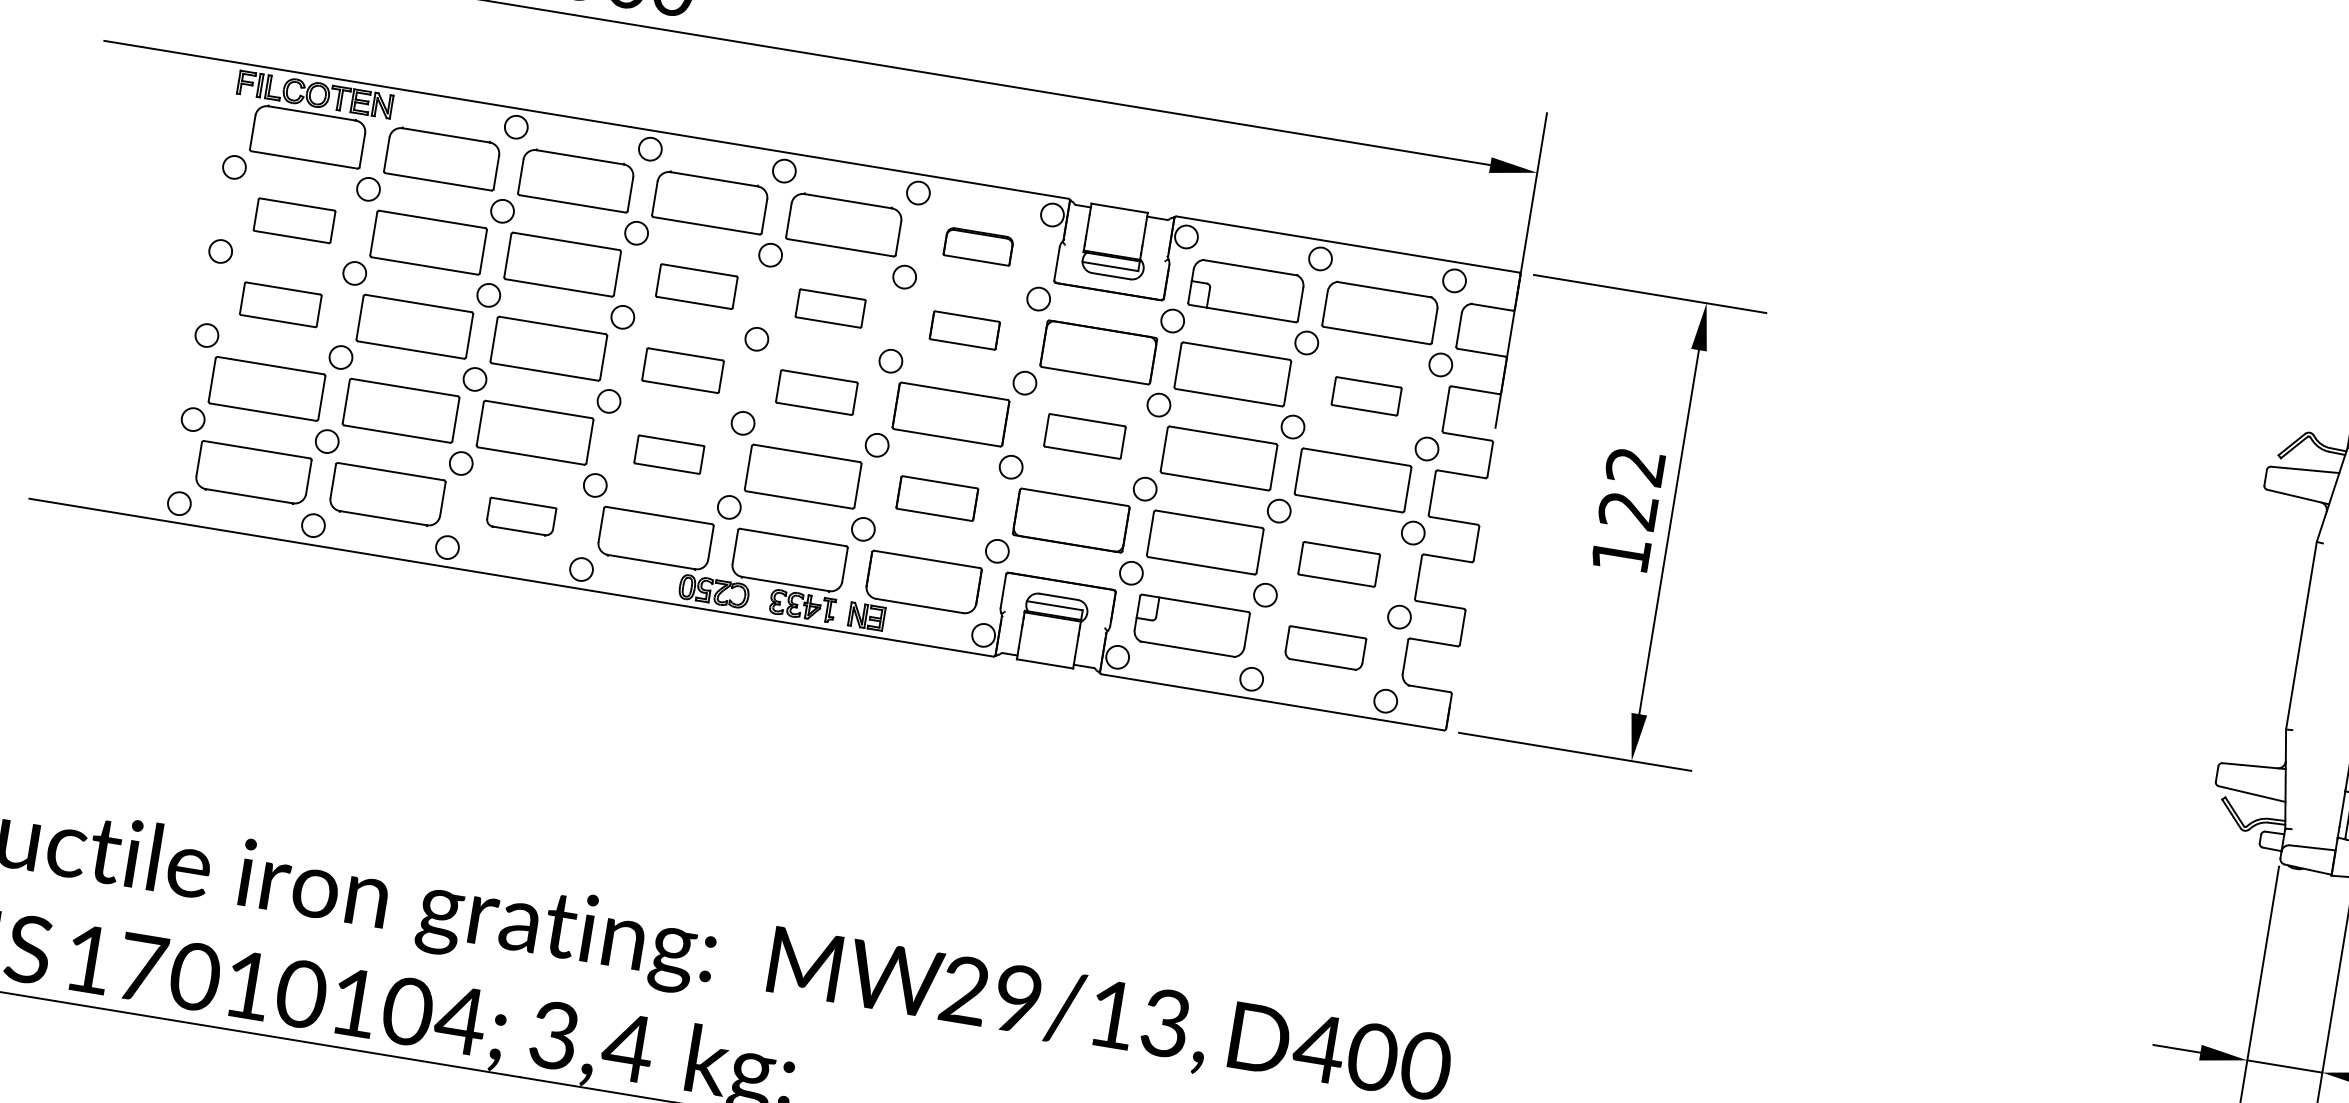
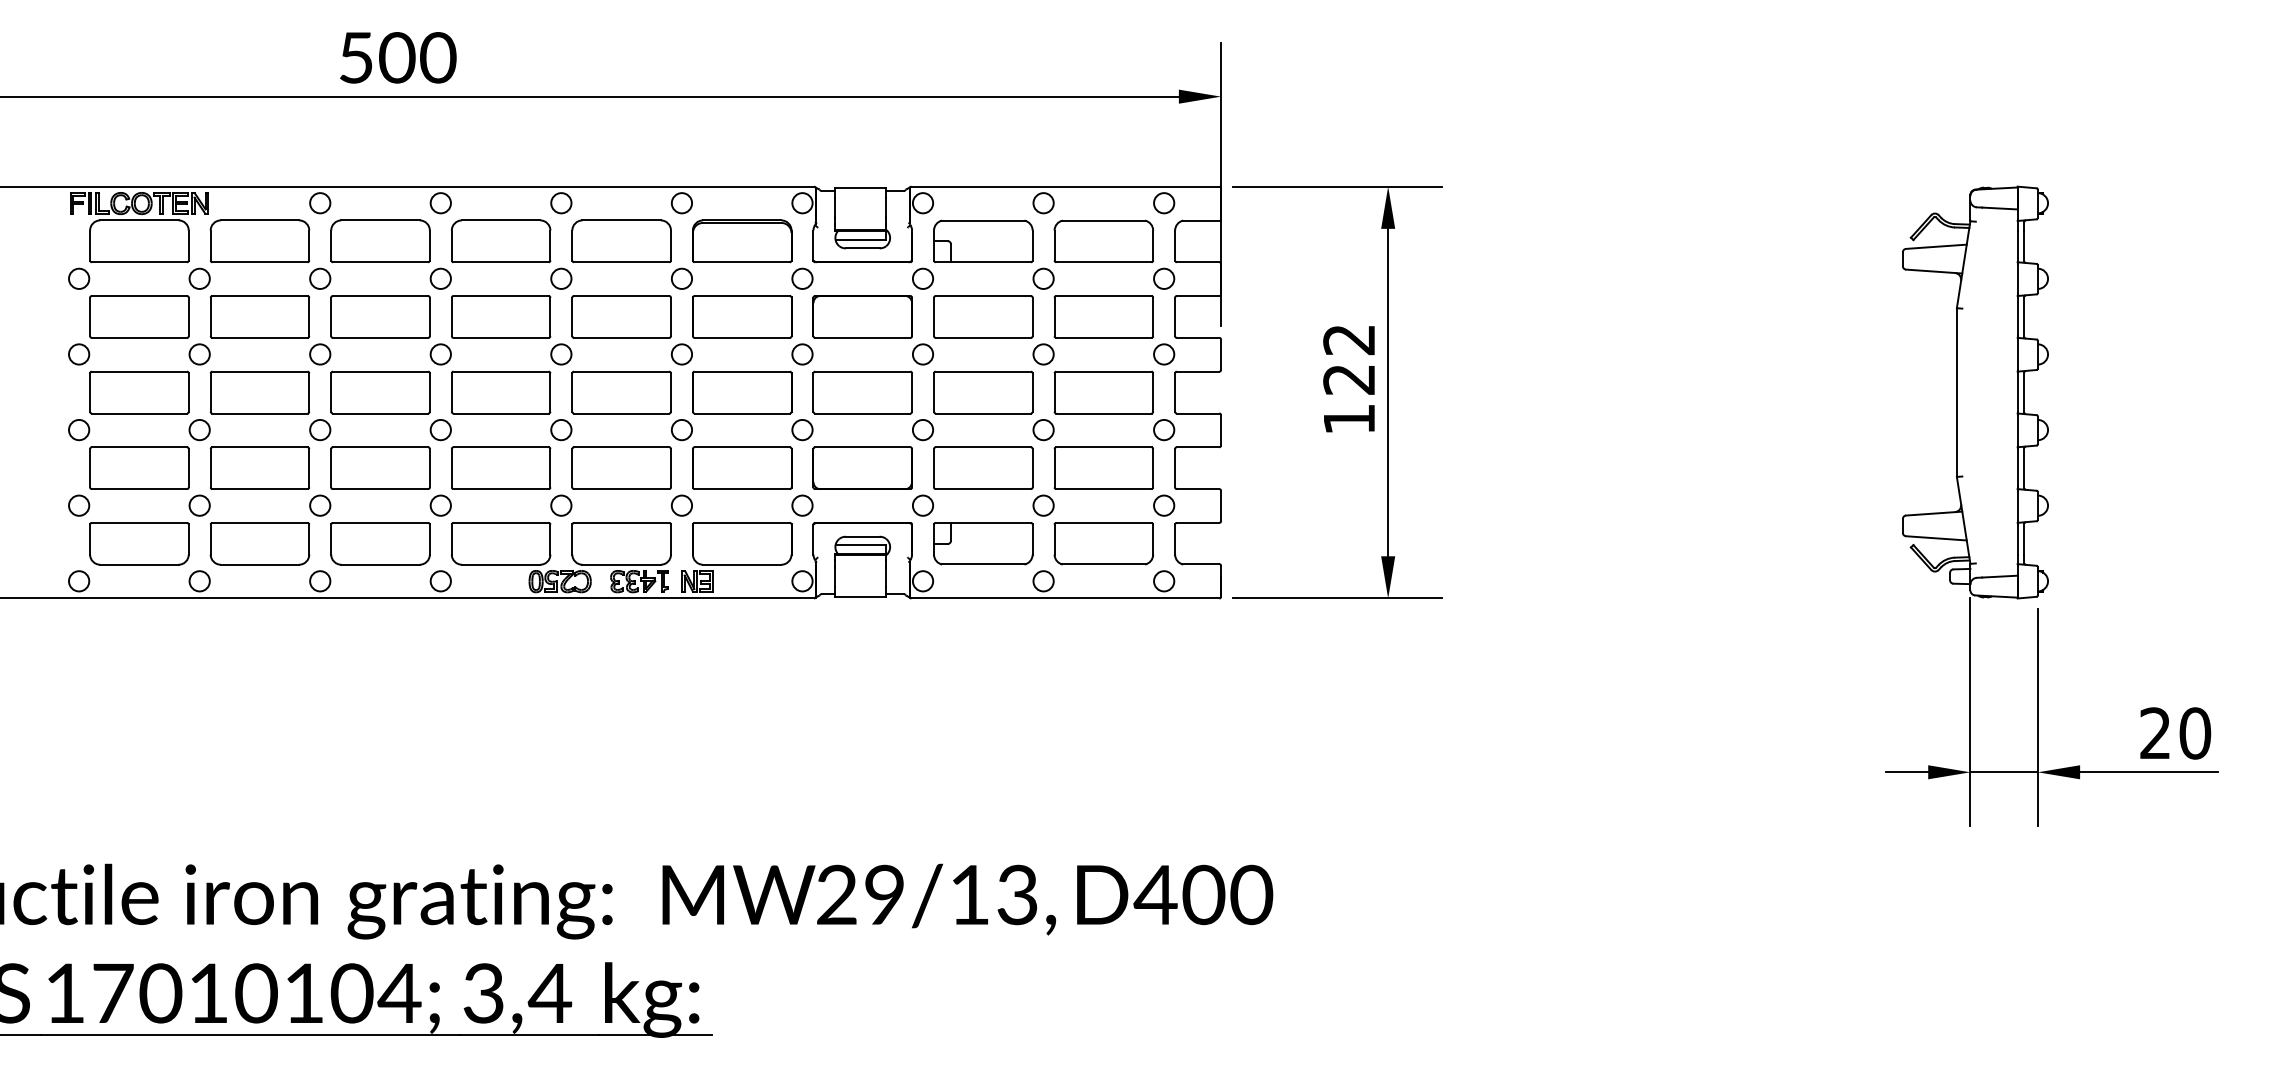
part: (294, 220) -> (139, 316), size x1.43
part: (978, 246) -> (742, 241), size x1.67
part: (697, 286) -> (501, 316), size x1.43
part: (280, 304) -> (139, 392), size x1.43
part: (830, 308) -> (621, 316), size x1.67
part: (965, 330) -> (742, 316), size x1.67
part: (683, 370) -> (501, 392), size x1.43
part: (816, 392) -> (621, 392), size x1.43
part: (1366, 395) -> (1103, 316), size x1.67
part: (1084, 436) -> (862, 392), size x1.43
part: (669, 454) -> (501, 467), size x1.67
part: (937, 497) -> (742, 467), size x1.43
part: (521, 516) -> (380, 543), size x1.67
part: (1339, 563) -> (1103, 467), size x1.43
part: (1325, 648) -> (1103, 543), size x1.43

